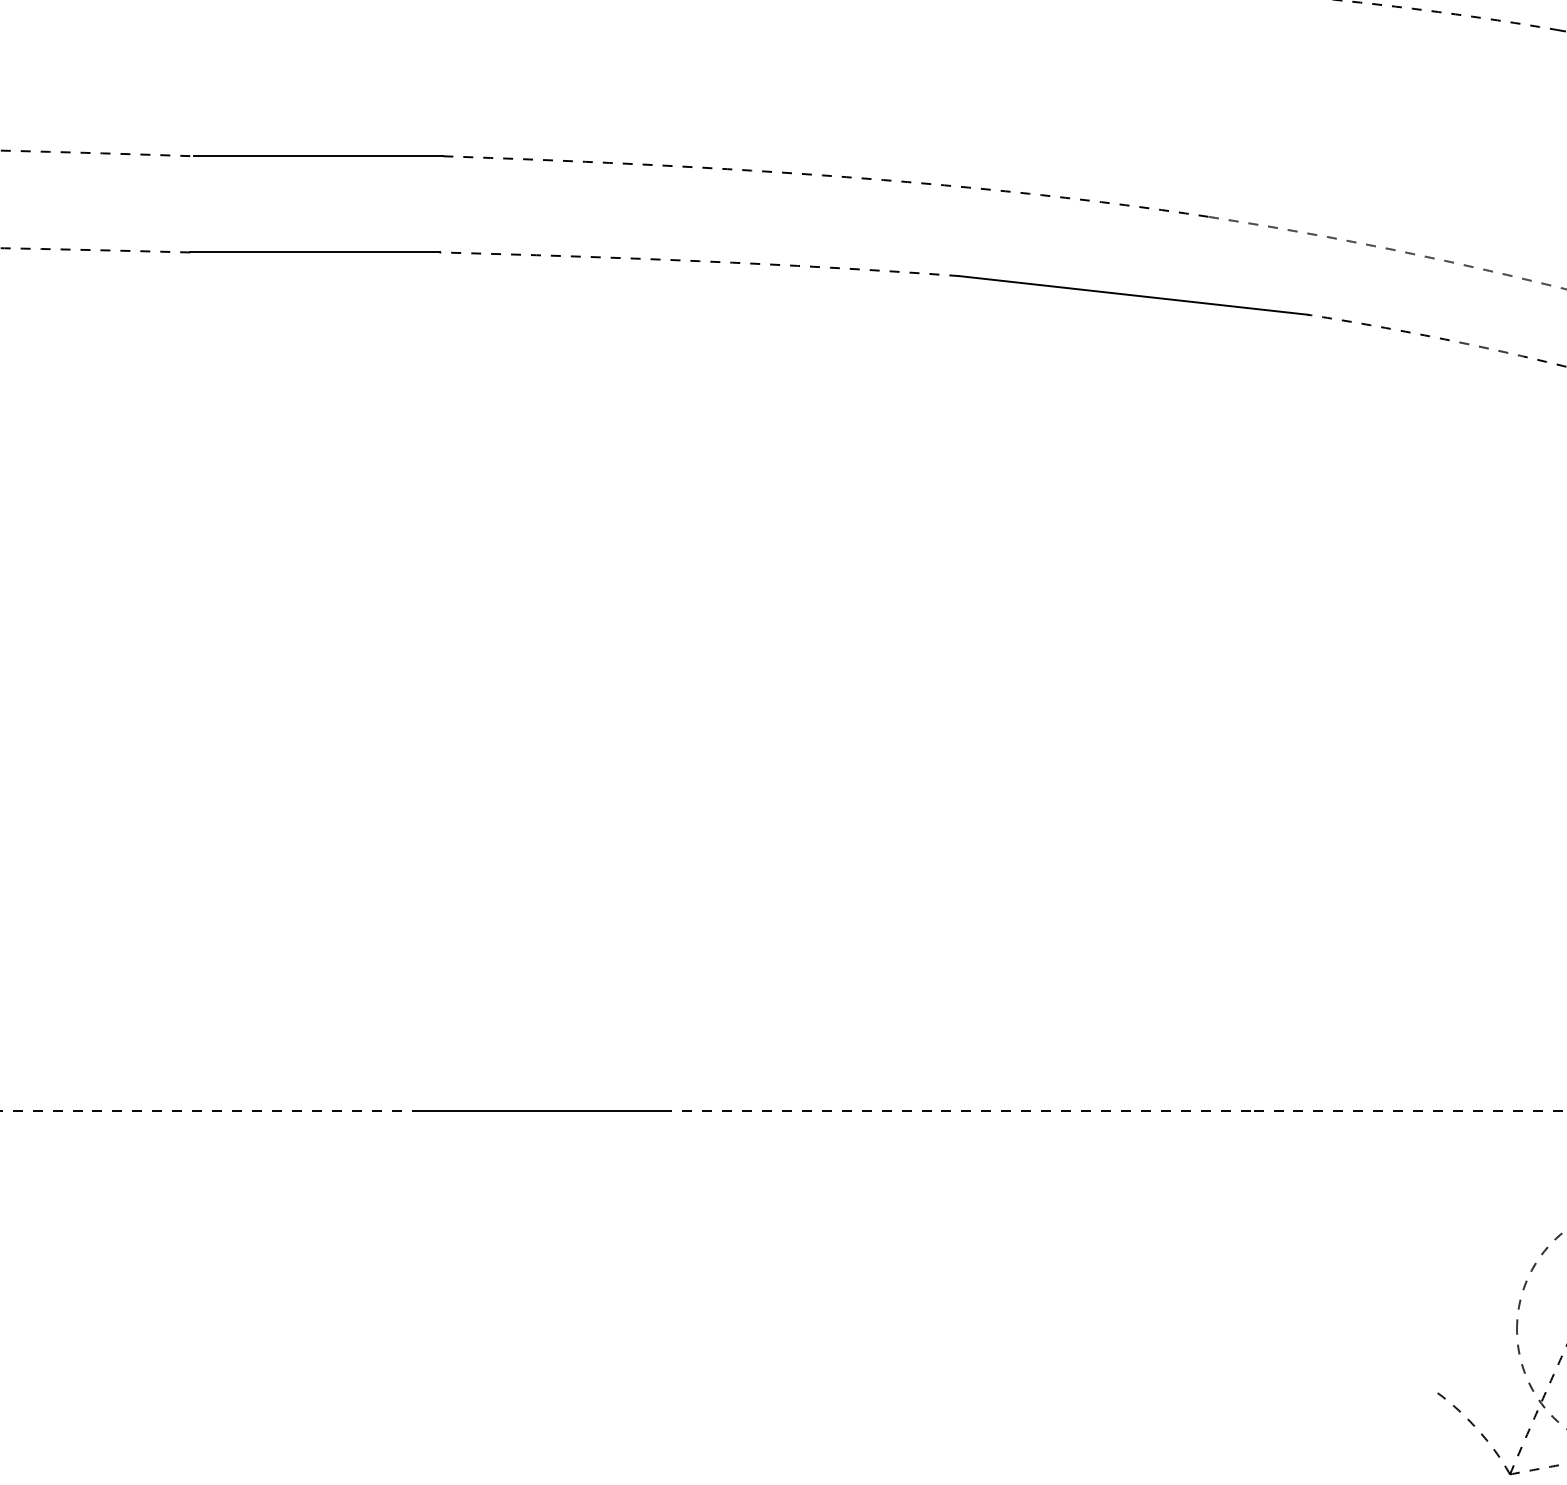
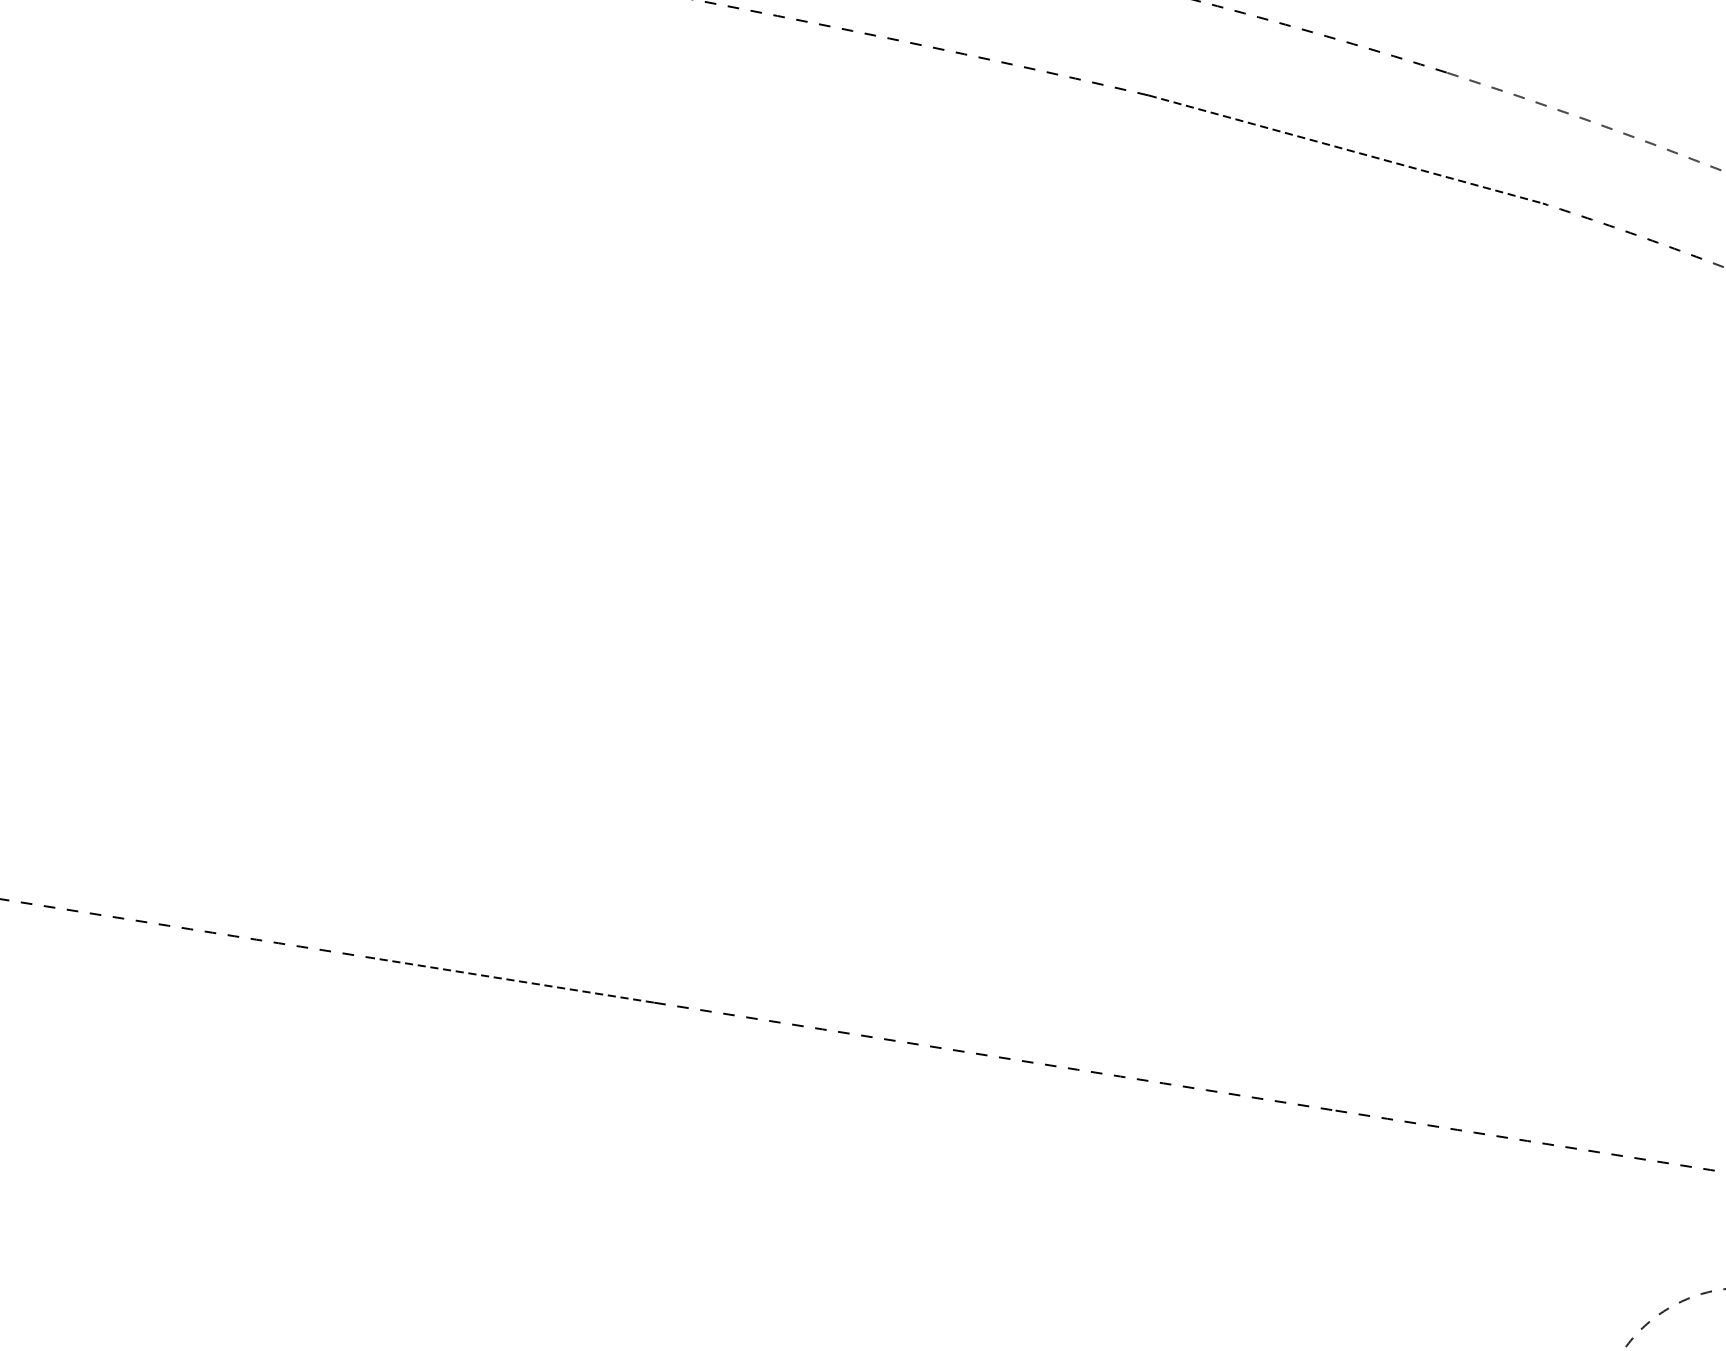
line: (1133, 295) -> (1345, 149), solid -> dashed
line: (537, 1110) -> (510, 979), solid -> dashed

